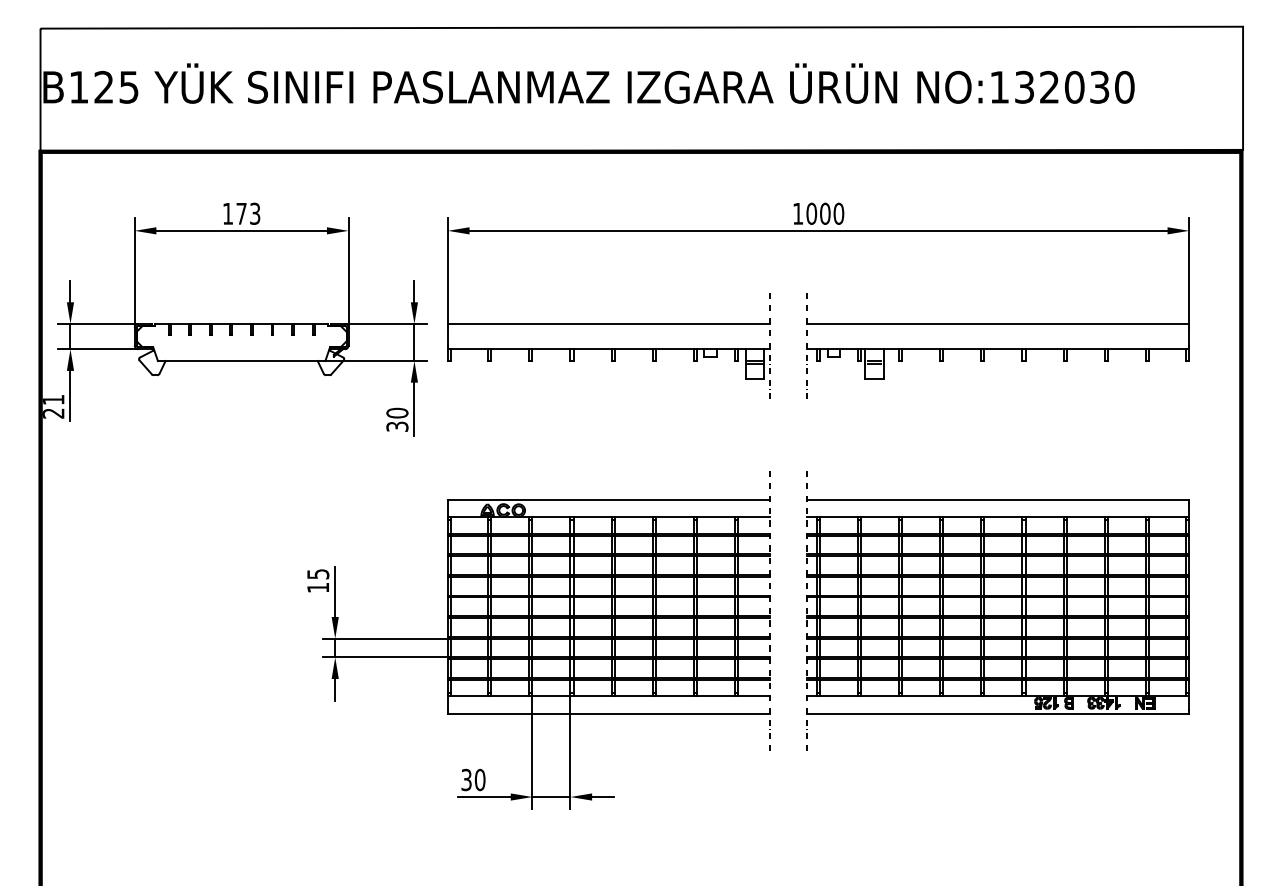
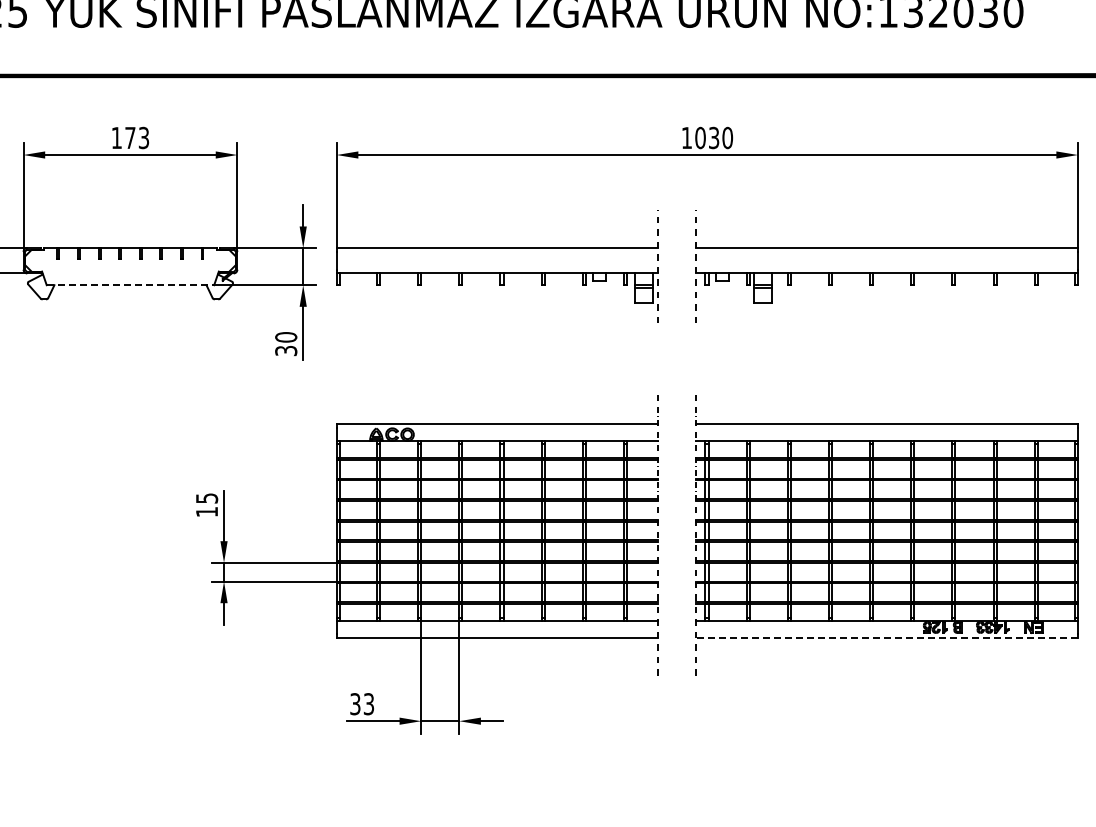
text: (825, 213) -> (714, 137), 1000 -> 1030
line: (241, 361) -> (130, 285), solid -> dashed
line: (997, 713) -> (886, 637), solid -> dashed
text: (479, 780) -> (368, 704), 30 -> 33

